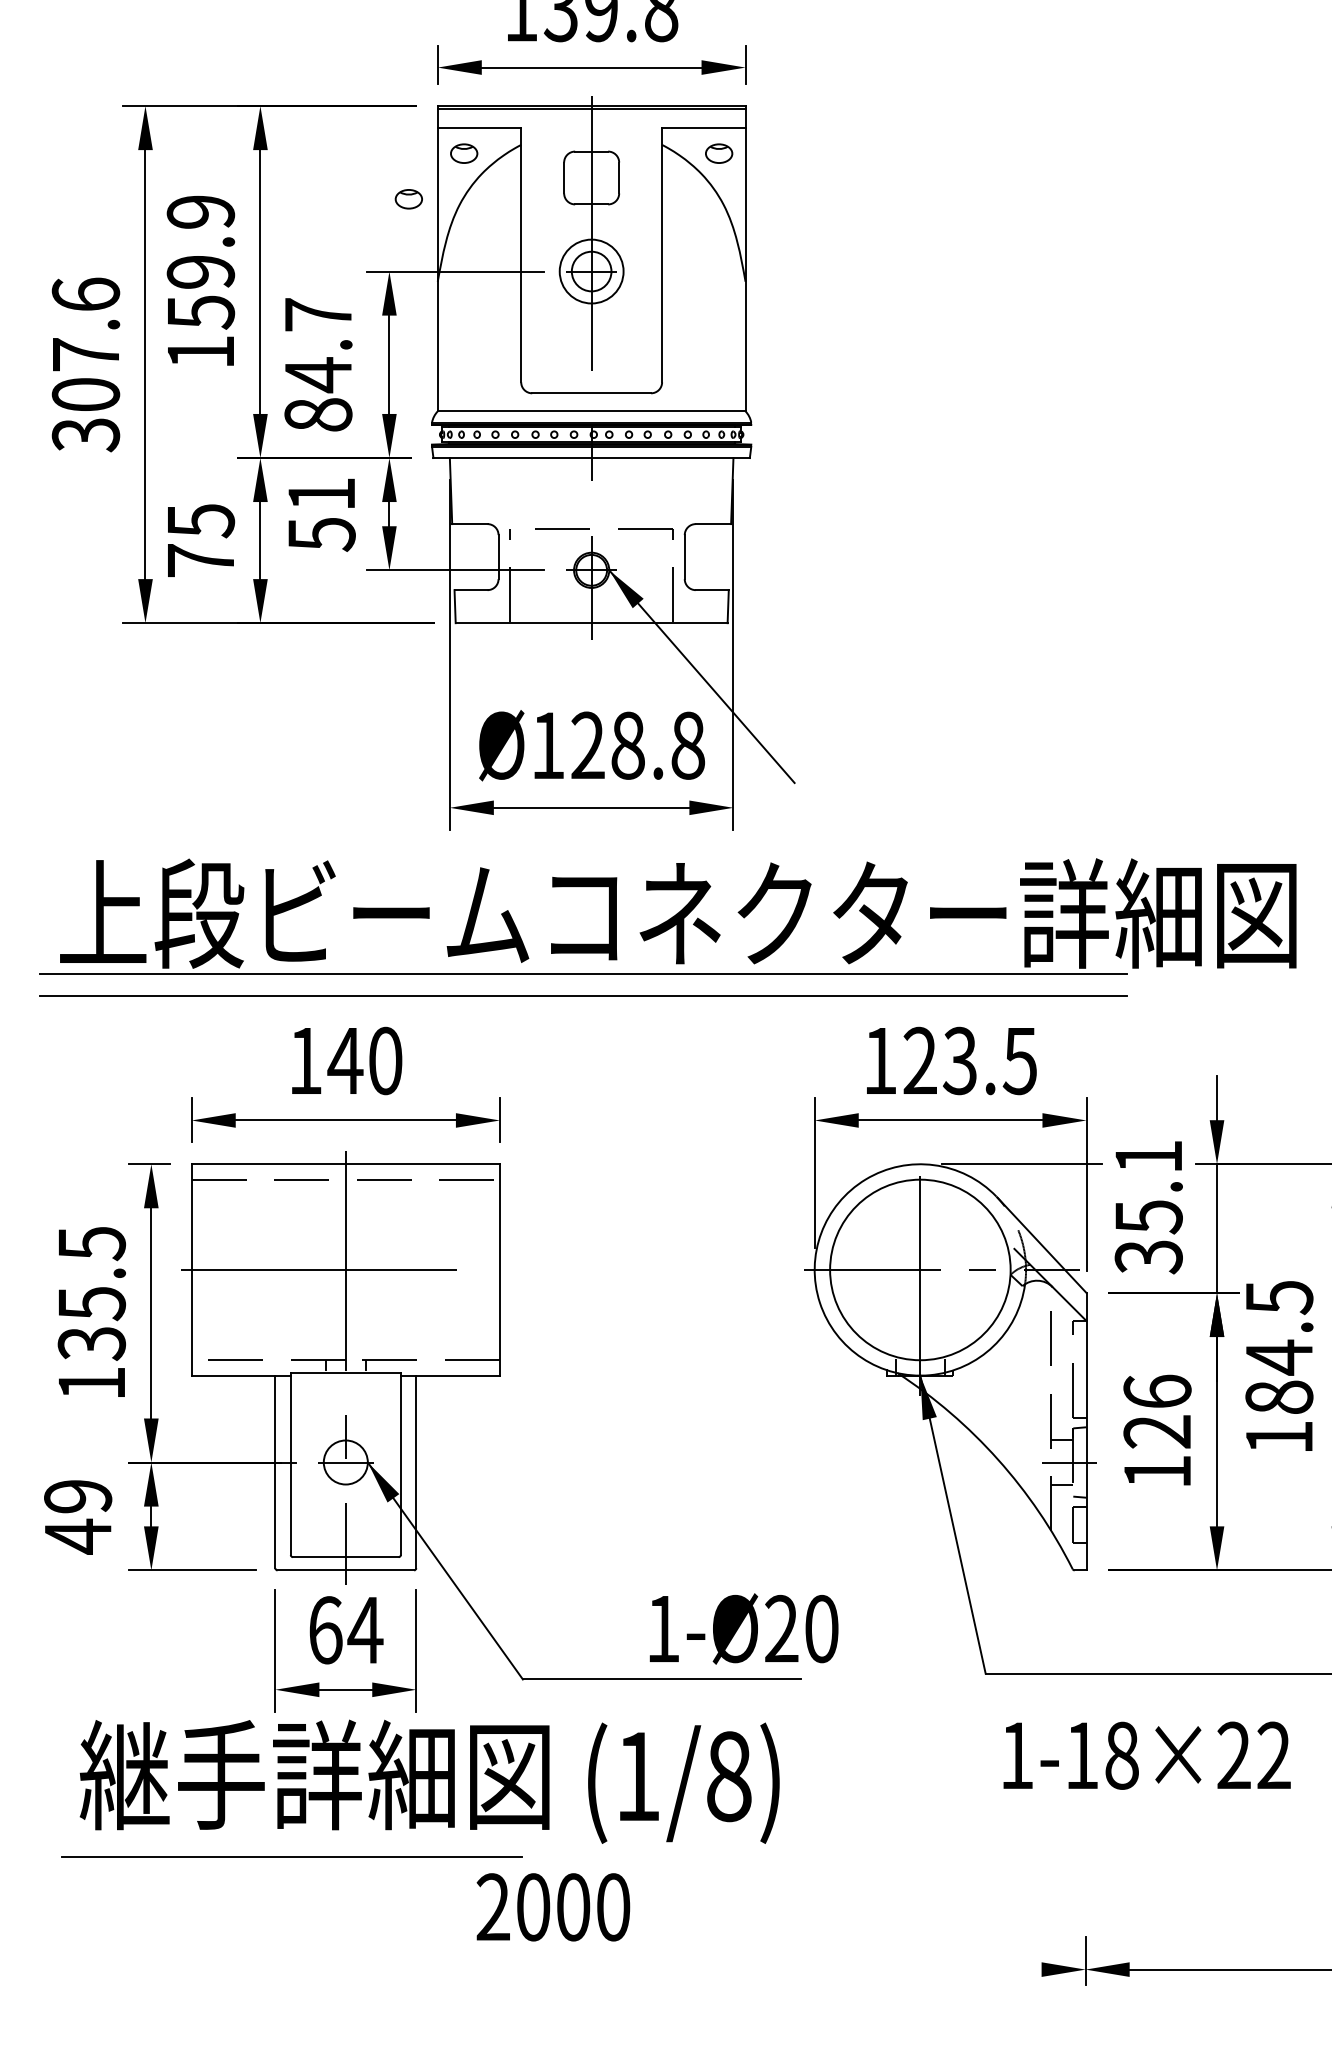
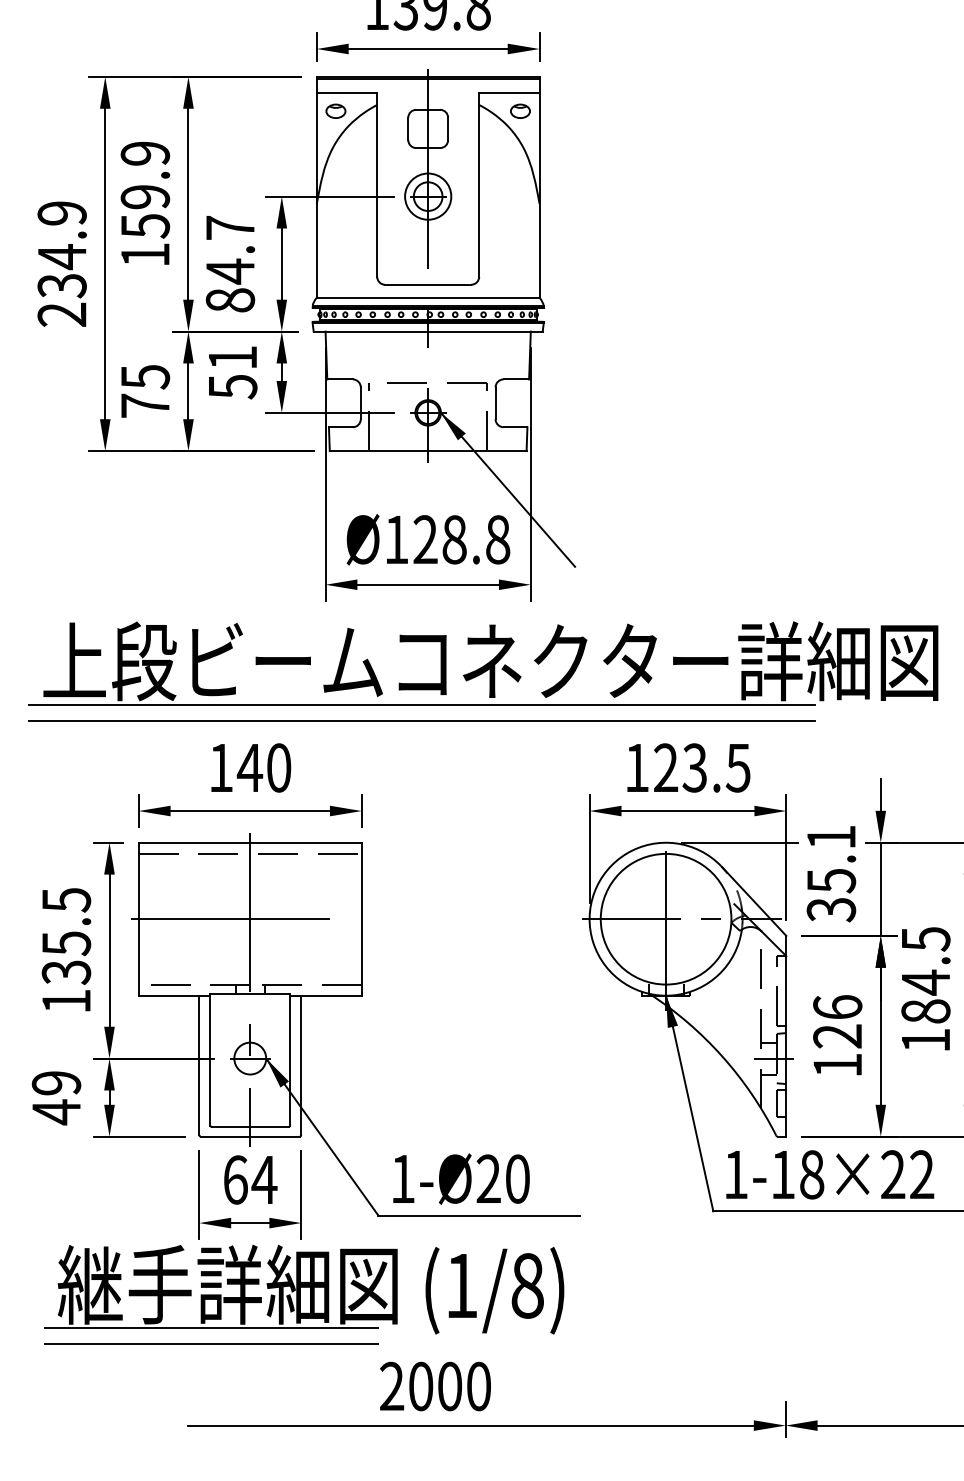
part: (408, 198) -> (295, 143), removed
text: (84, 365) -> (61, 264), 307.6 -> 234.9
text: (744, 1628) -> (461, 1178), moved
text: (1147, 1755) -> (830, 1174), moved
line: (290, 1835) -> (210, 1328), added
text: (553, 1907) -> (435, 1386), moved
line: (655, 1969) -> (474, 1425), added

